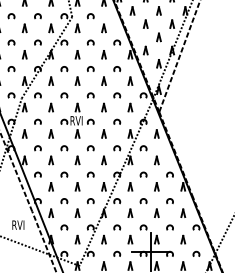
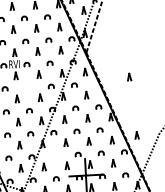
part: (206, 142) -> (129, 77), added
part: (90, 148) -> (27, 87), removed
part: (211, 208) -> (136, 134), added
part: (117, 227) -> (55, 155), removed

